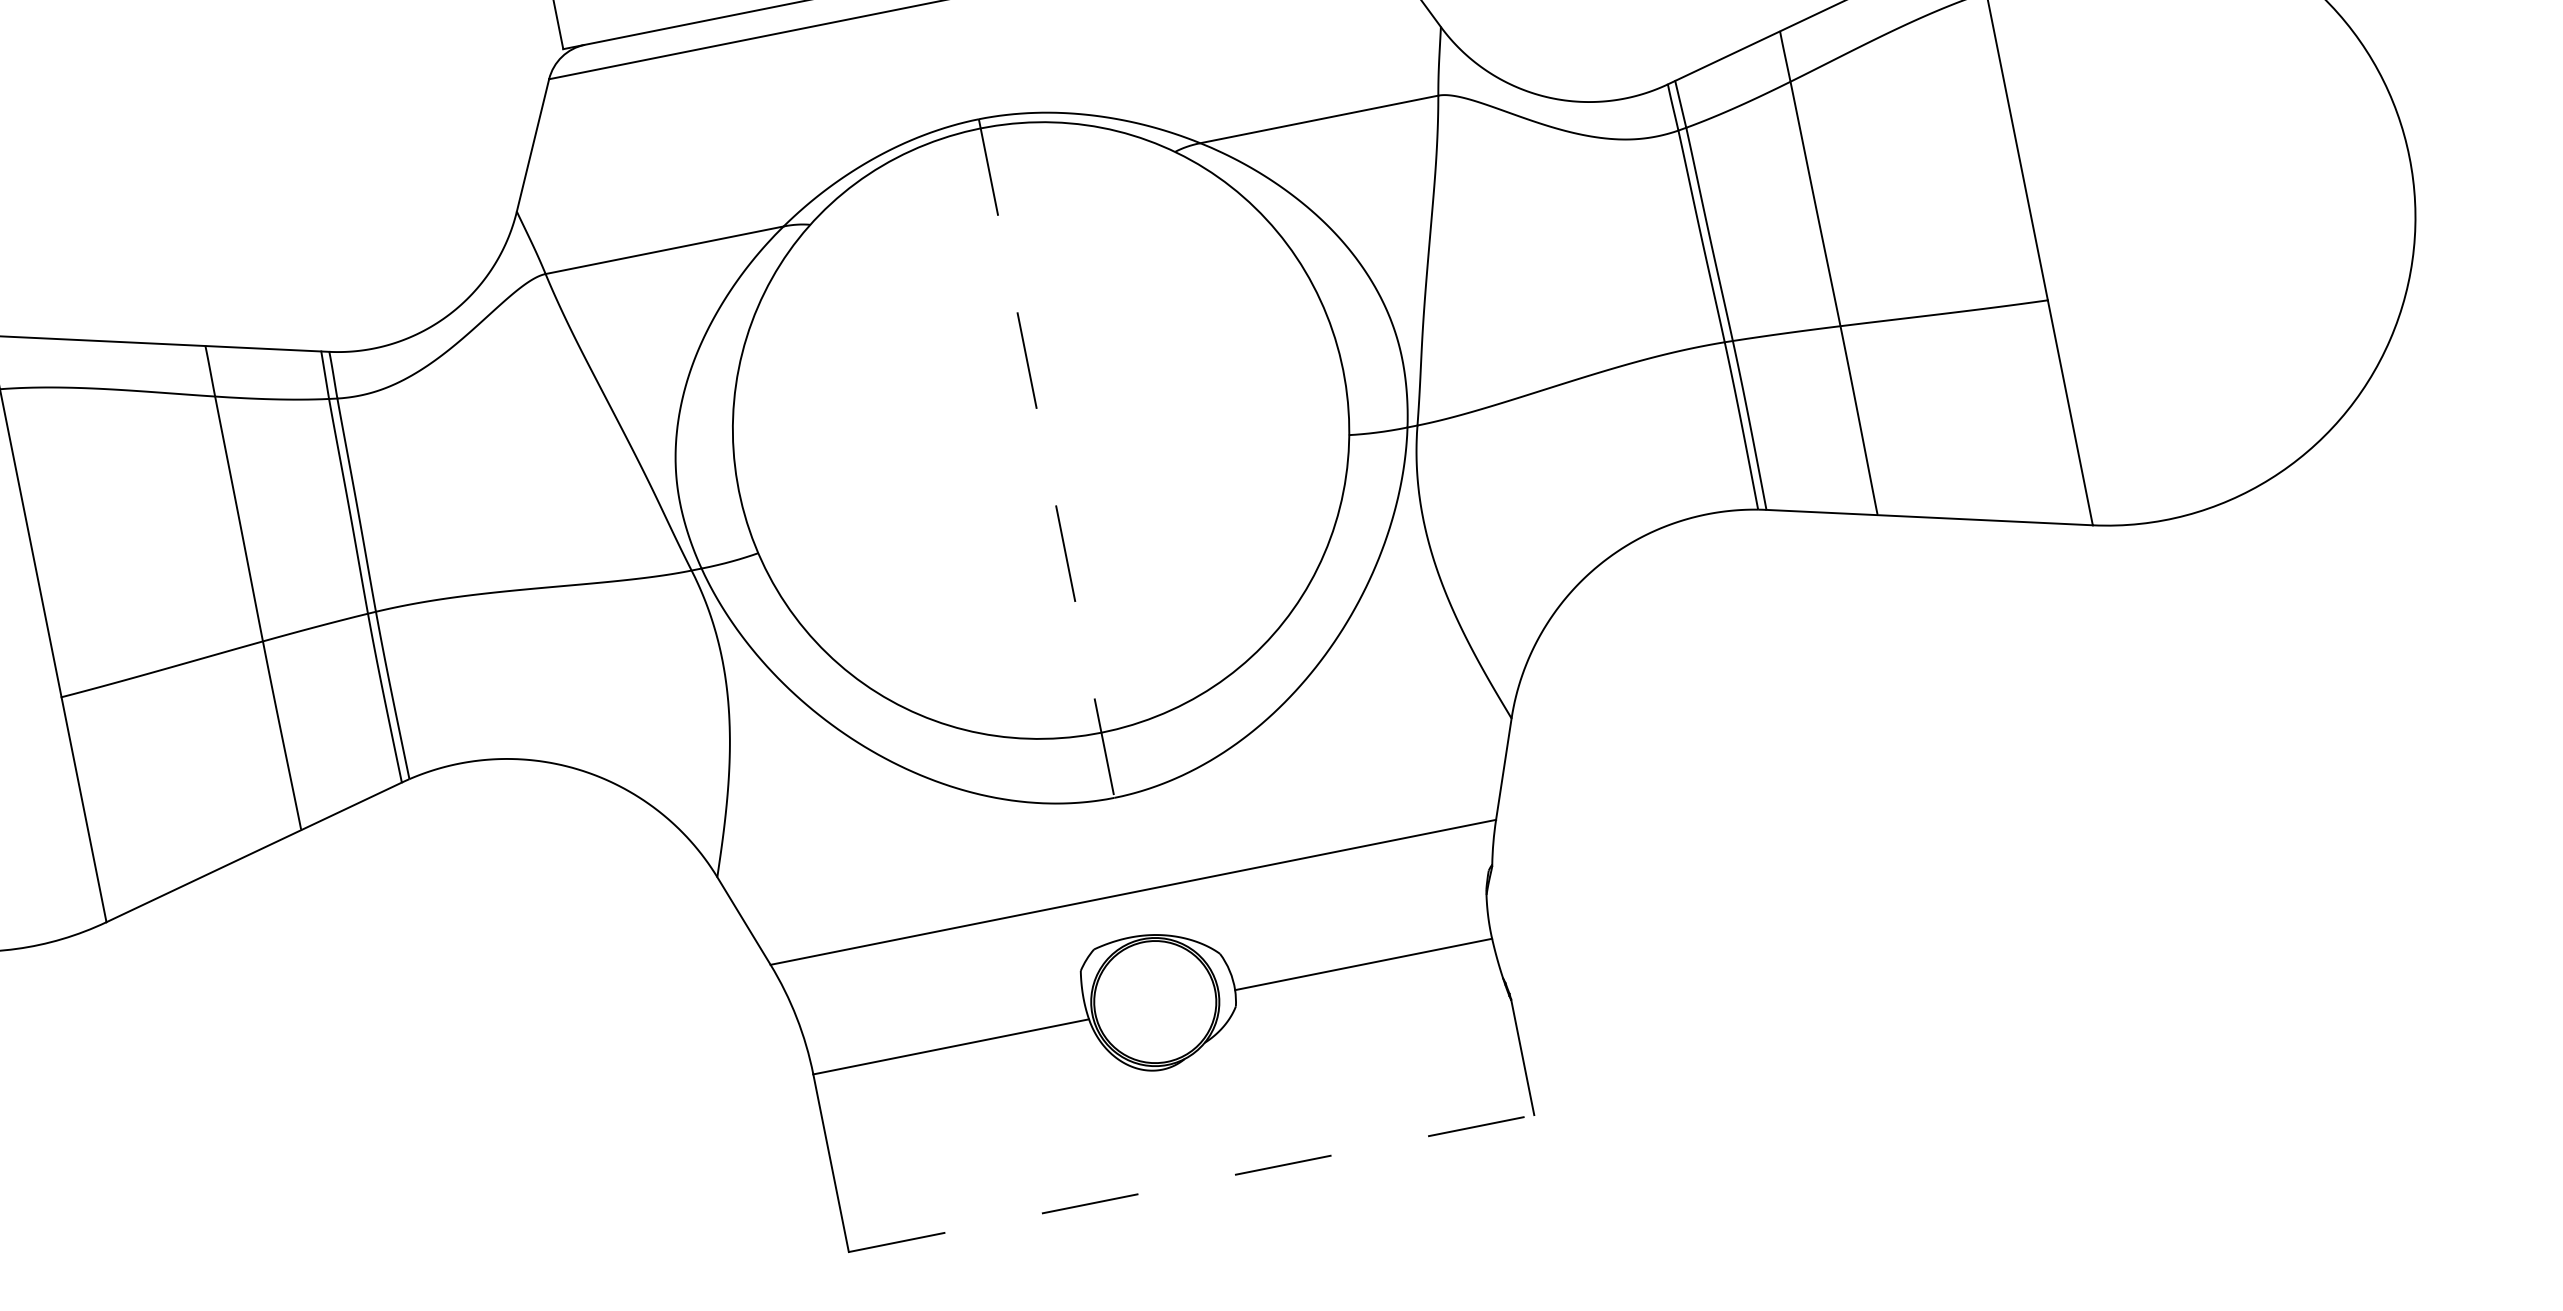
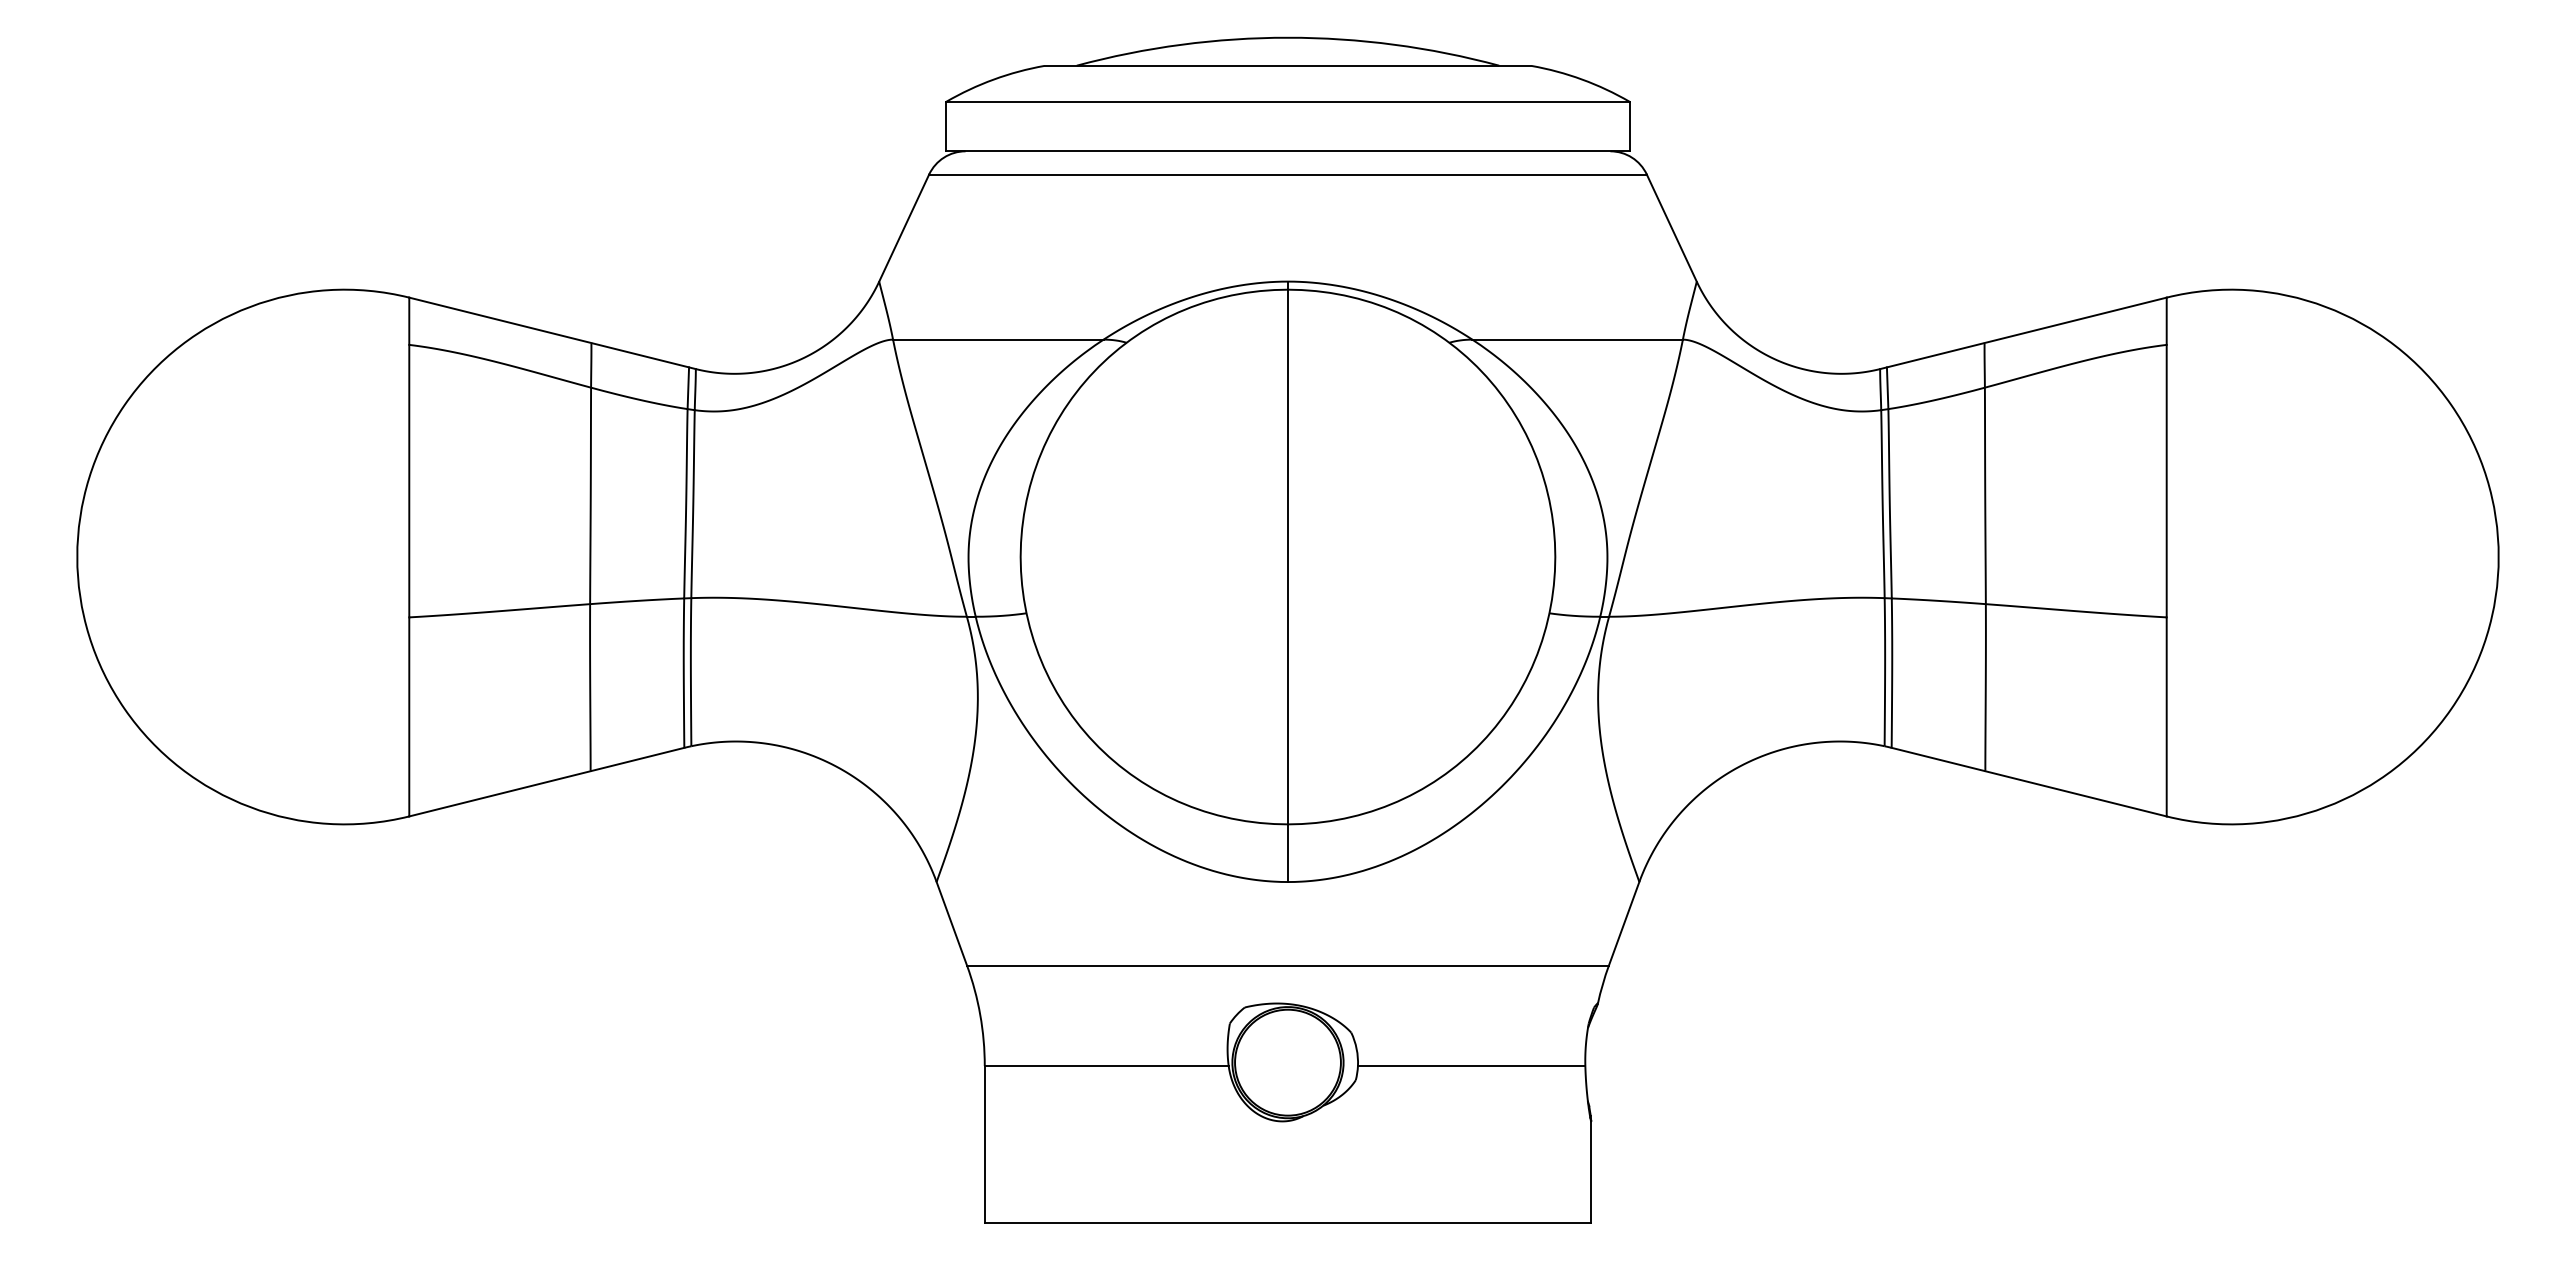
line: (1046, 459) -> (1287, 582), dashed -> solid
line: (1192, 1183) -> (1288, 1223), dashed -> solid

